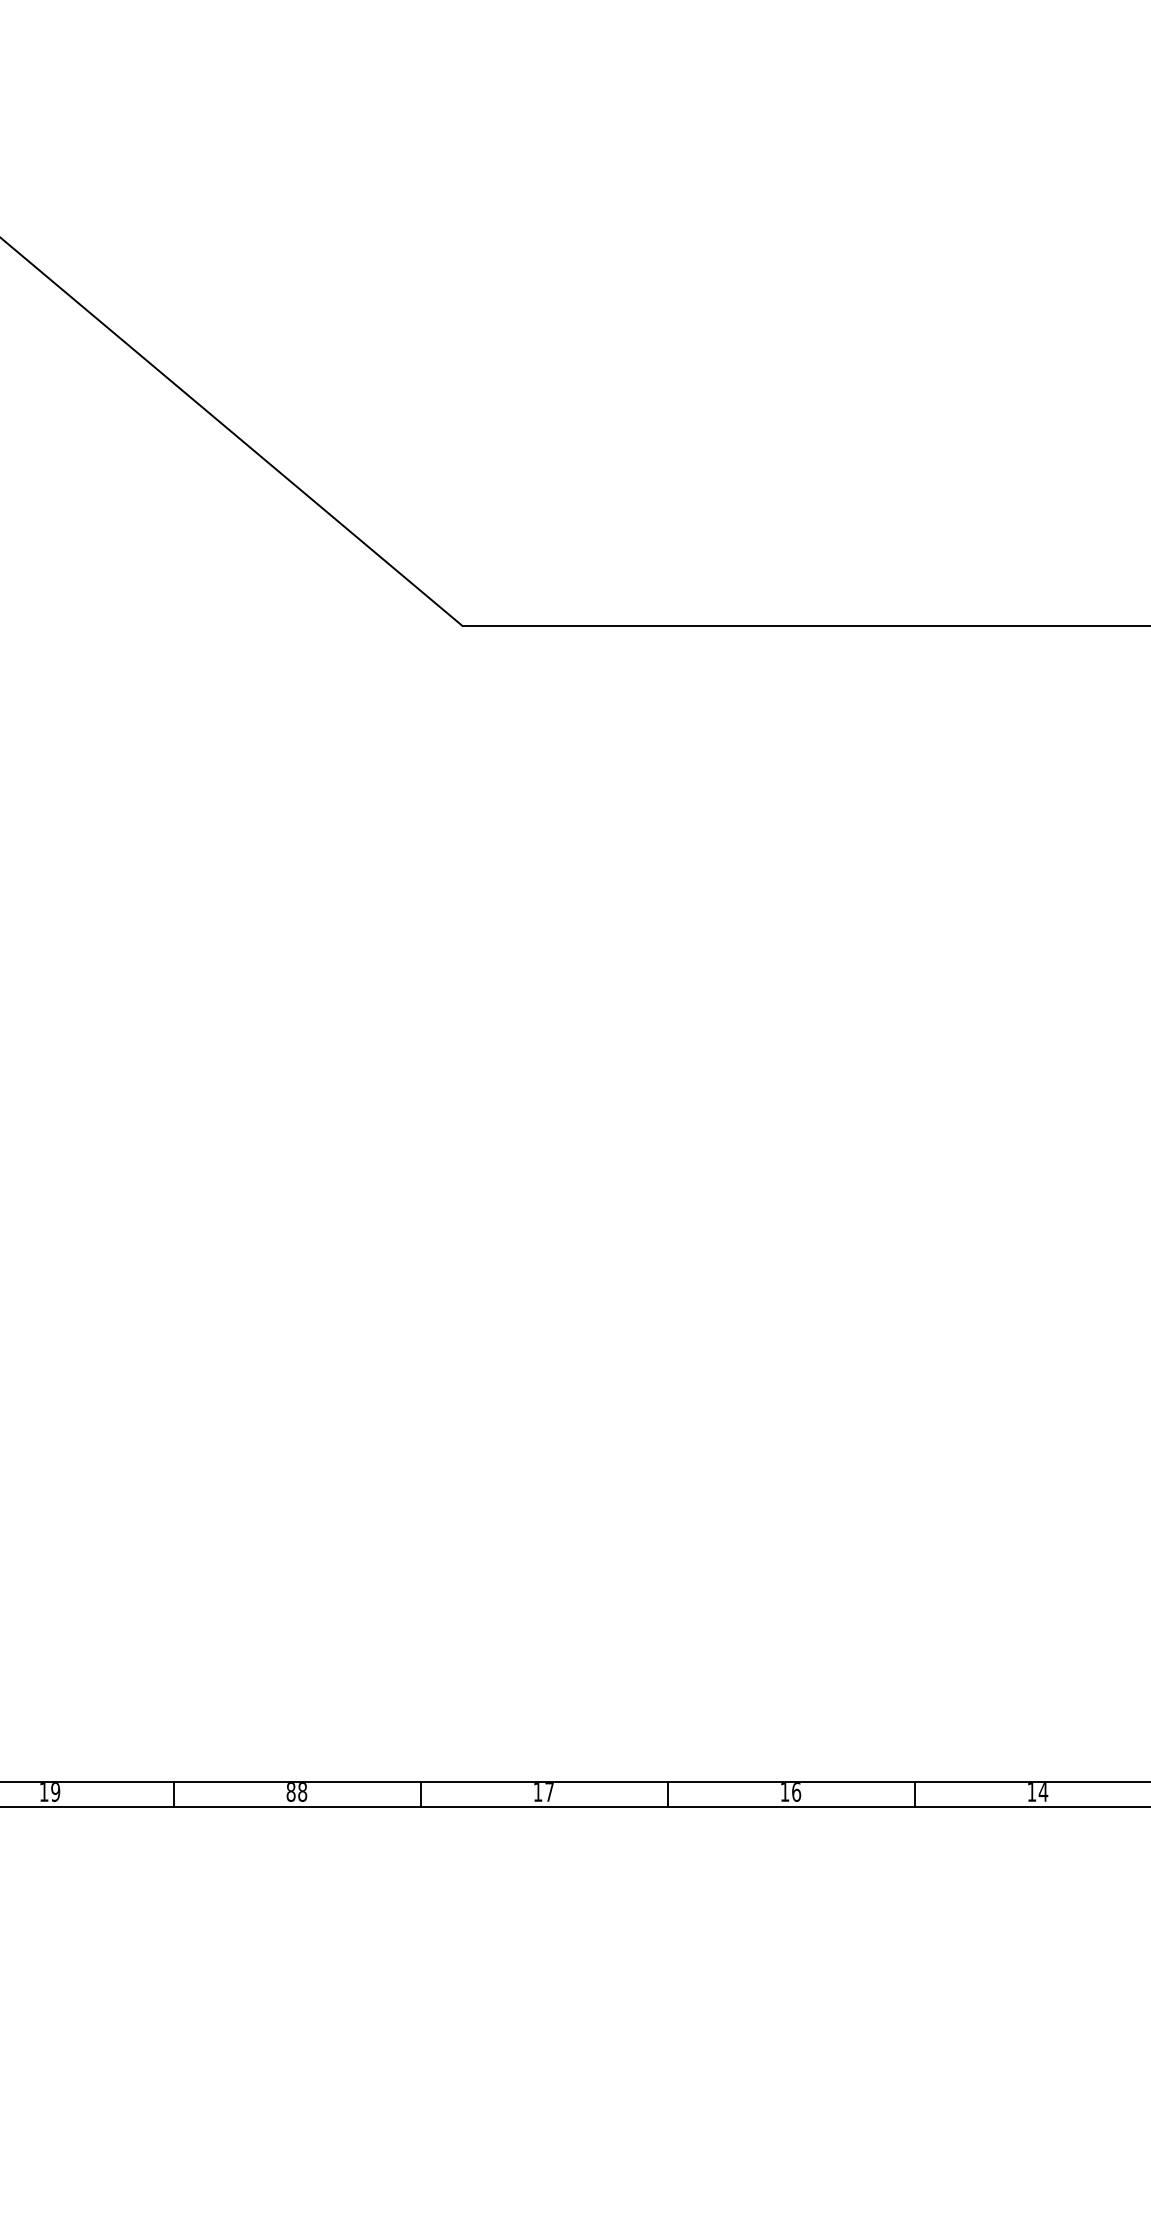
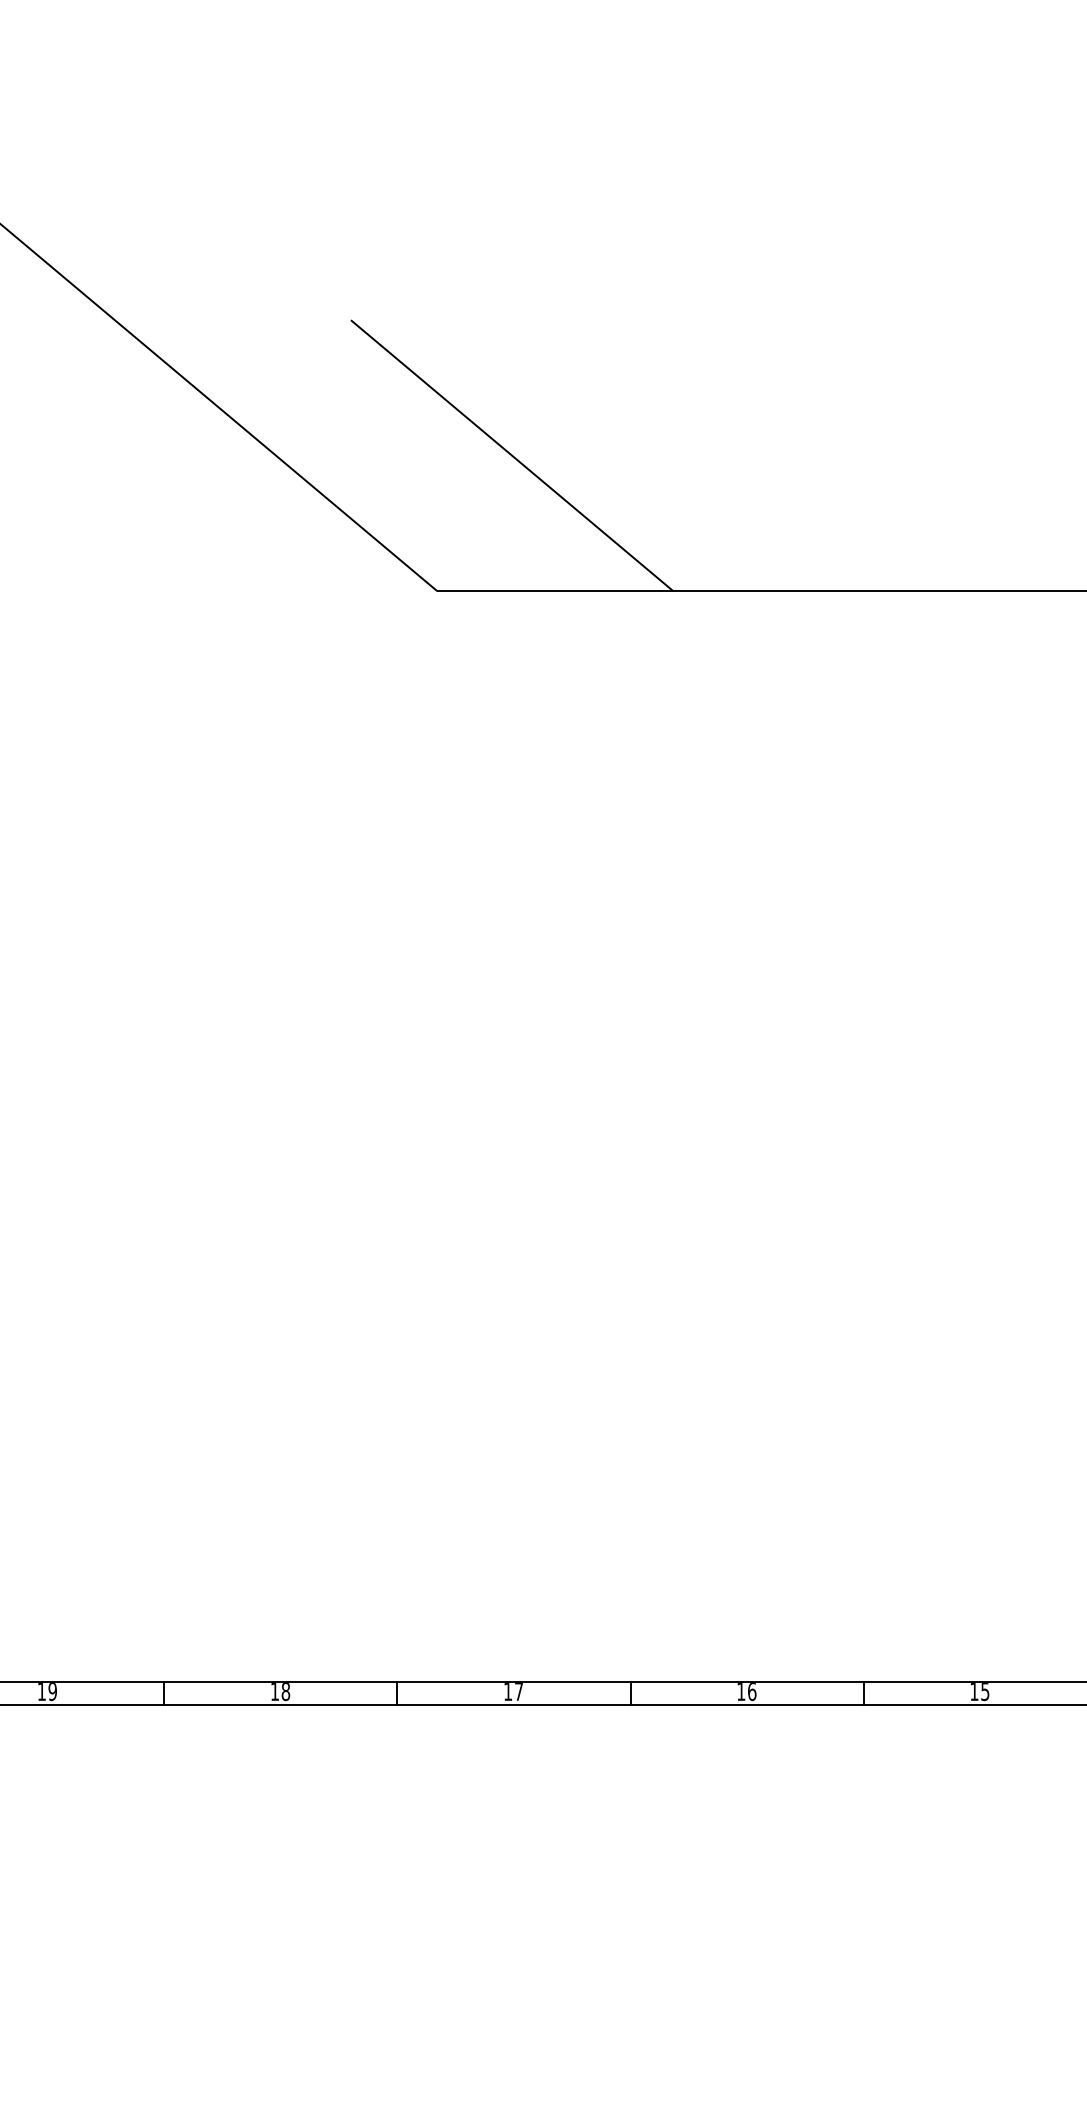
line: (542, 482) -> (512, 455), added
text: (290, 1792) -> (274, 1692), 88 -> 18
text: (1043, 1792) -> (985, 1692), 14 -> 15

